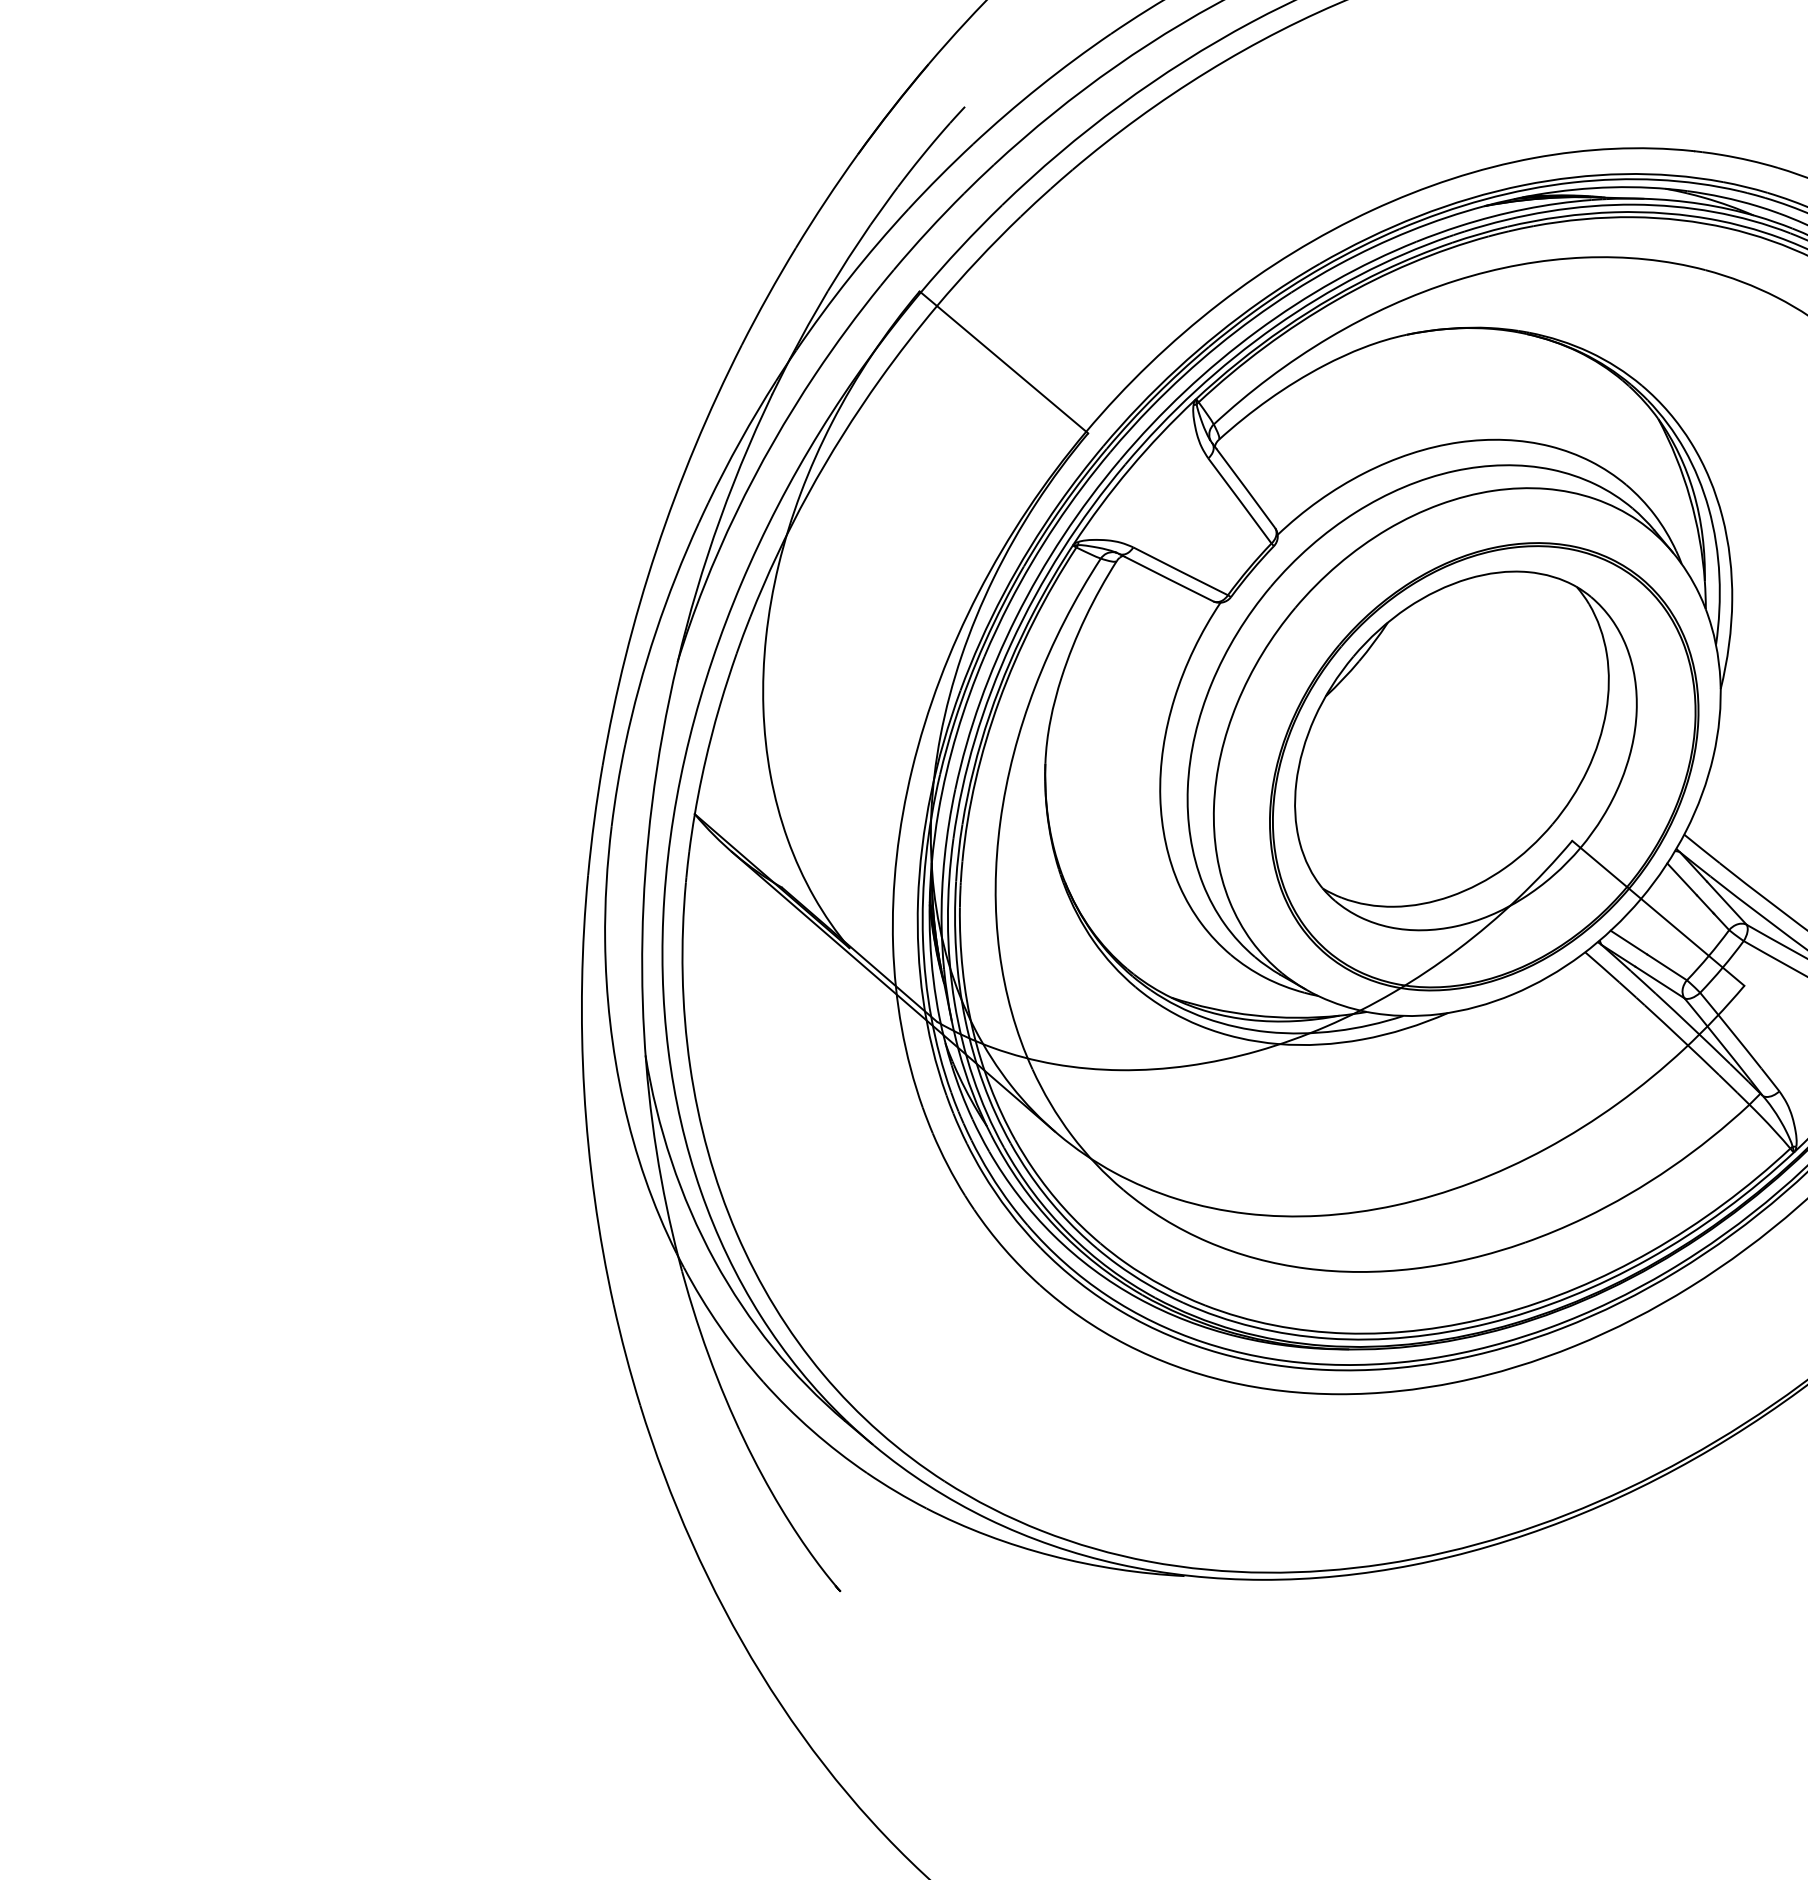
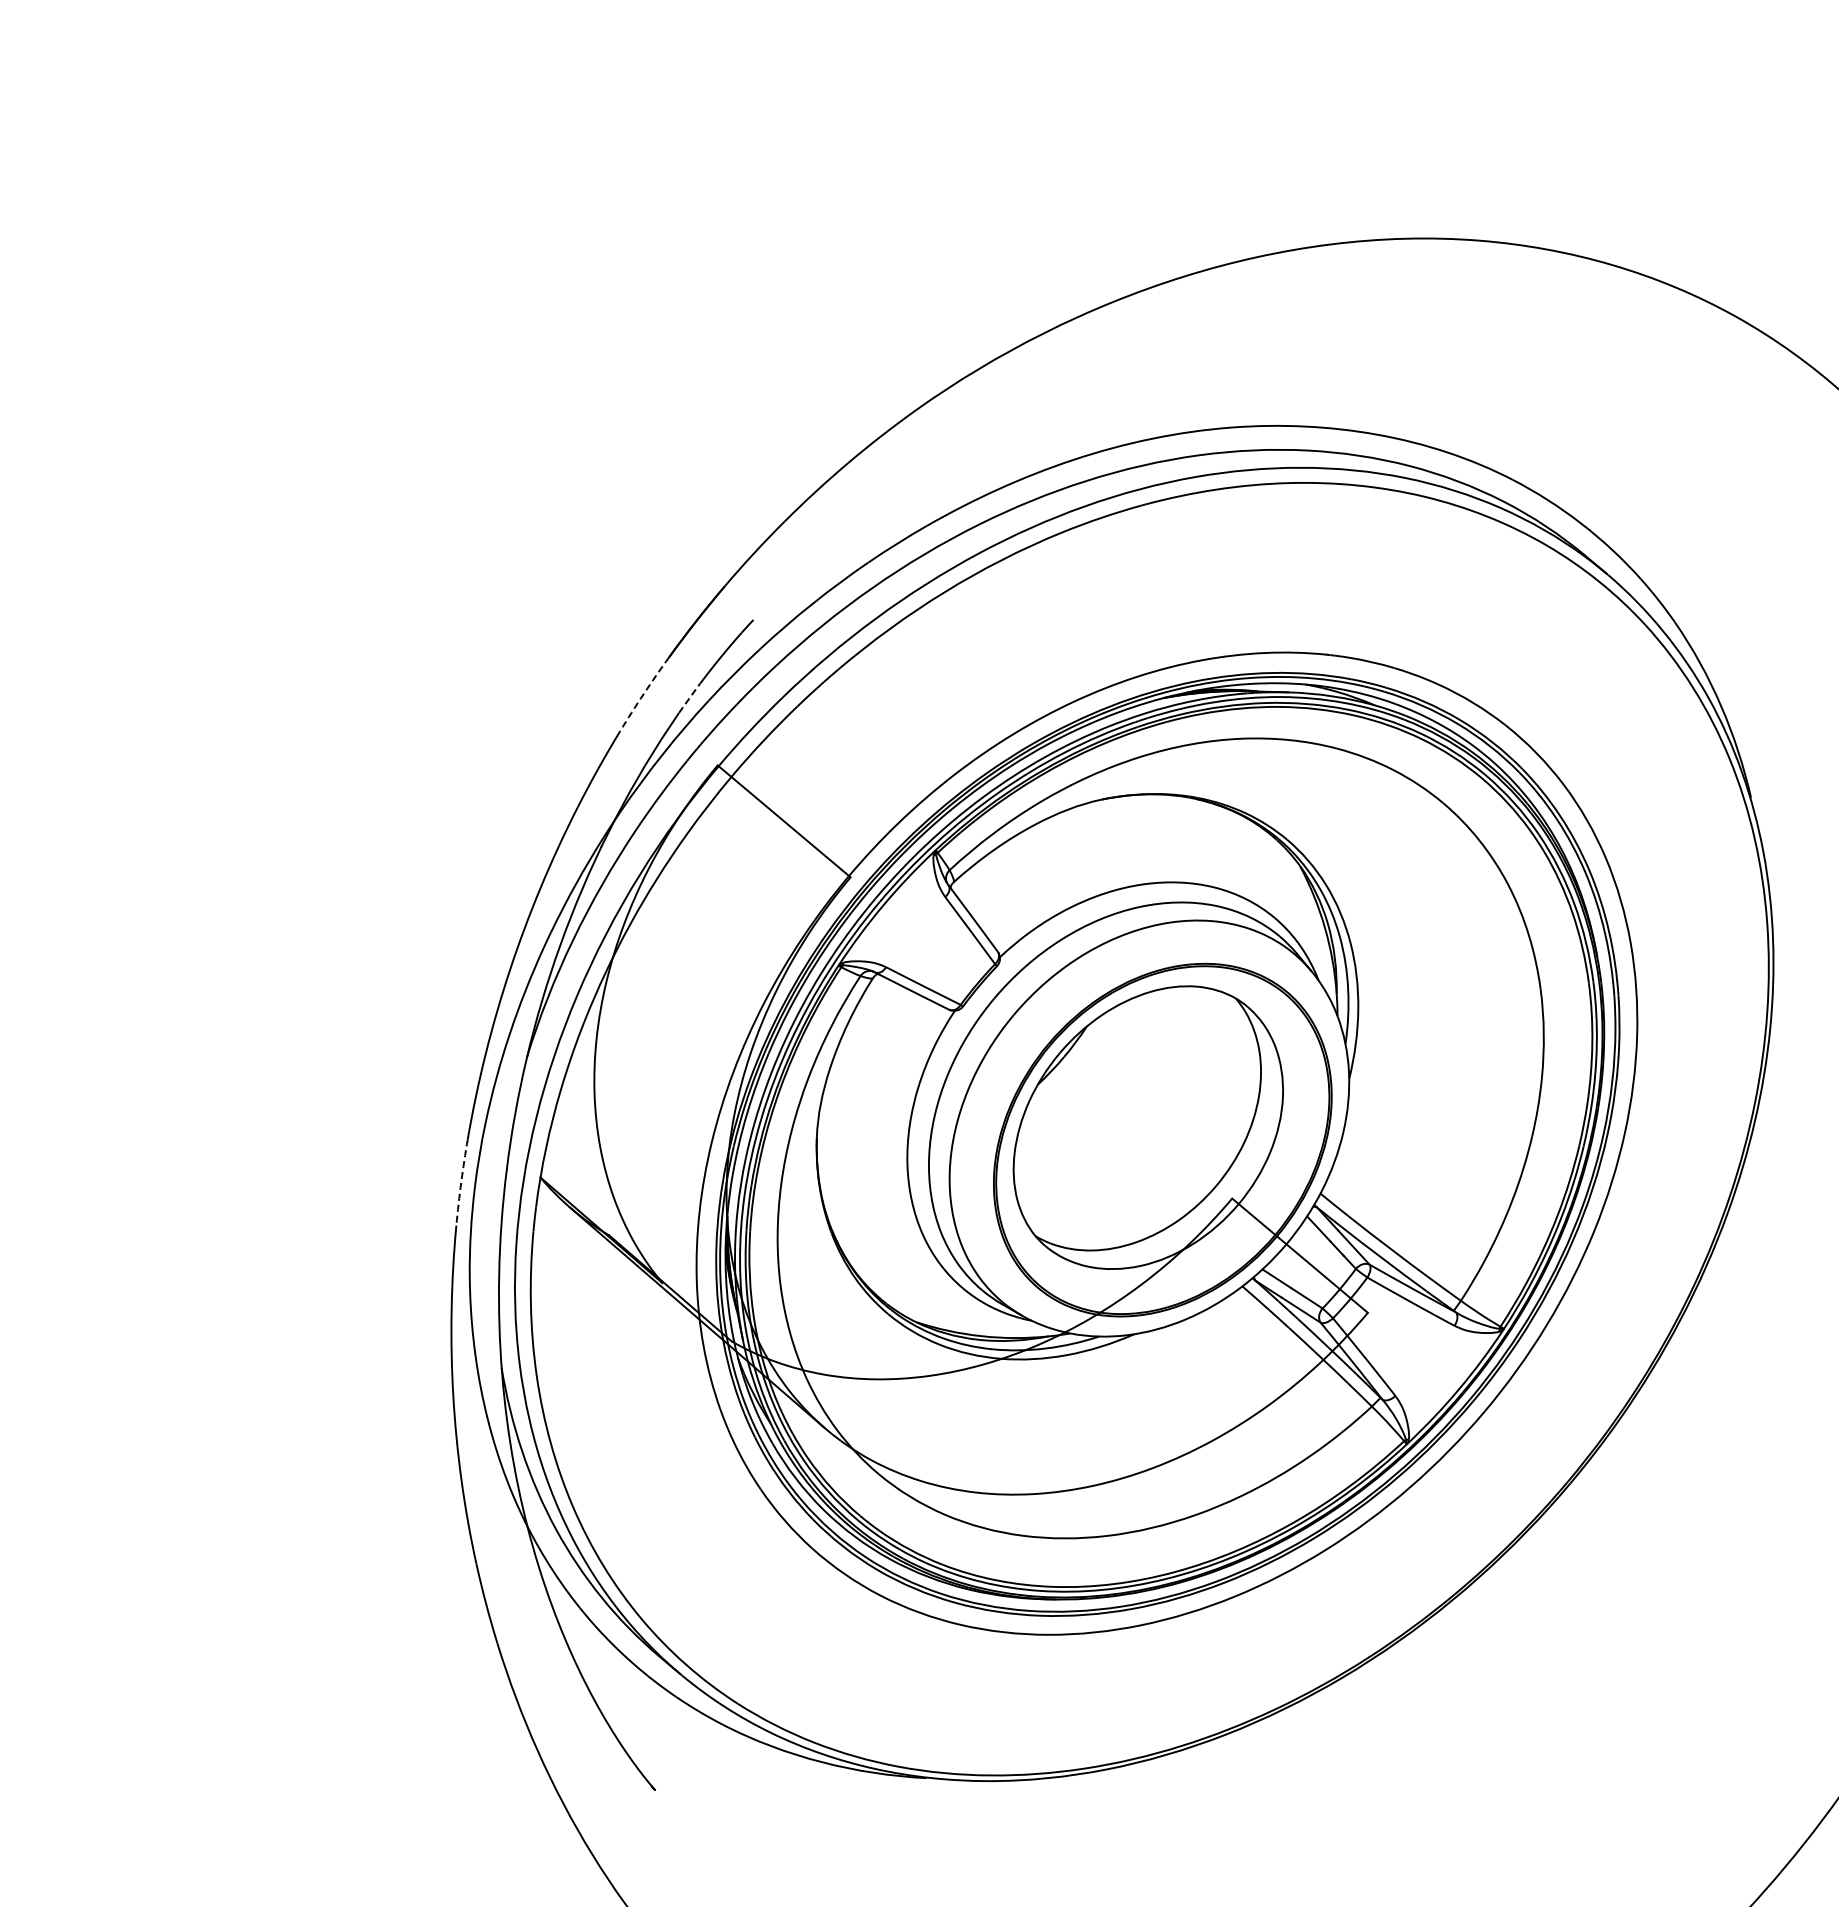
arc: (825, 200) -> (643, 693), solid -> dashed
line: (885, 205) -> (690, 697), solid -> dashed
arc: (594, 820) -> (461, 1182), solid -> dashed

